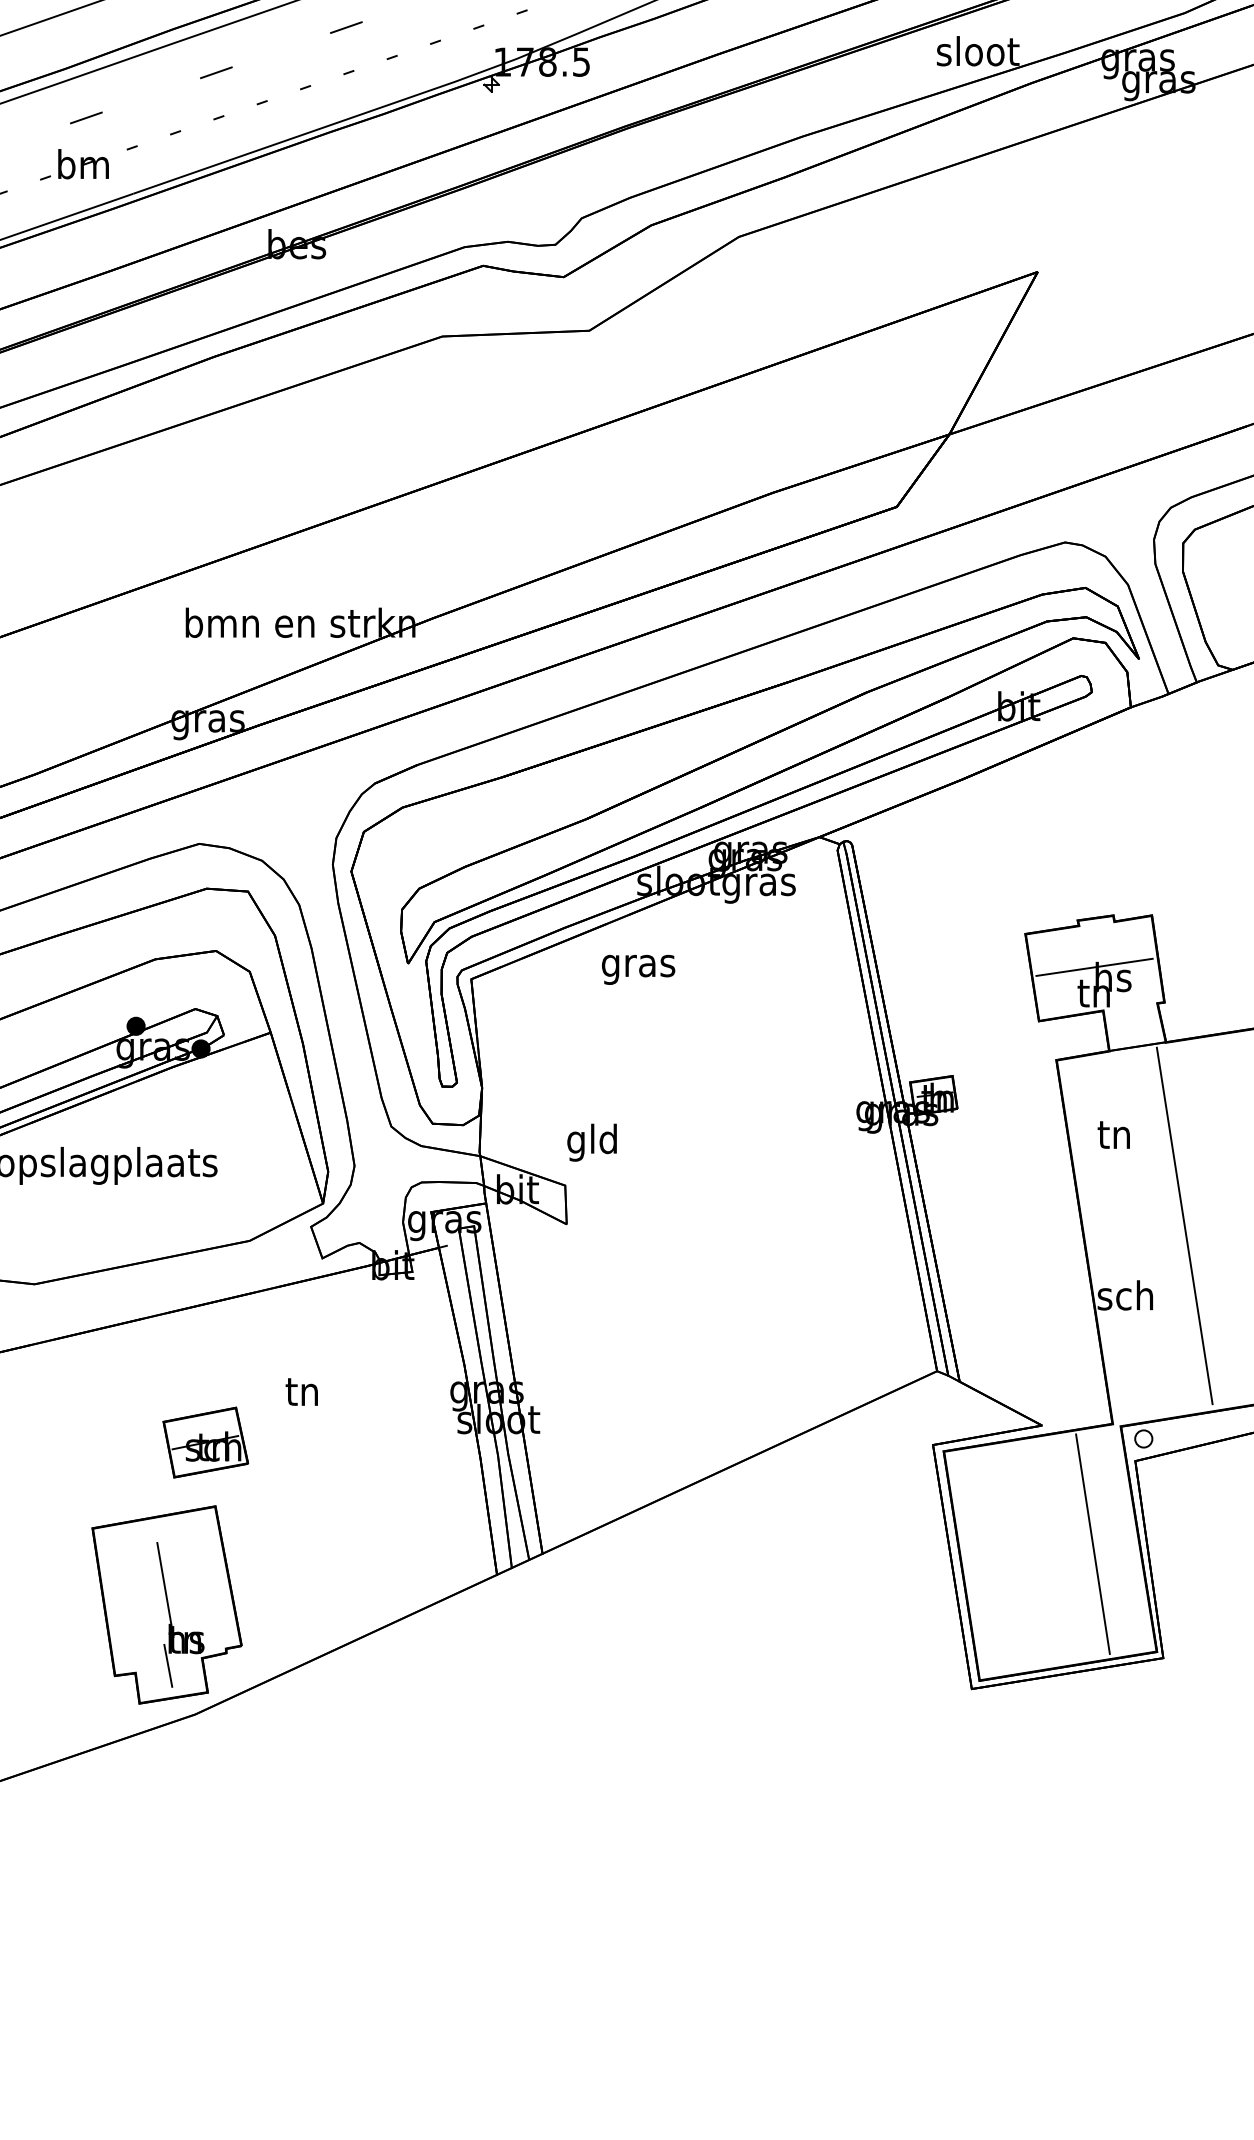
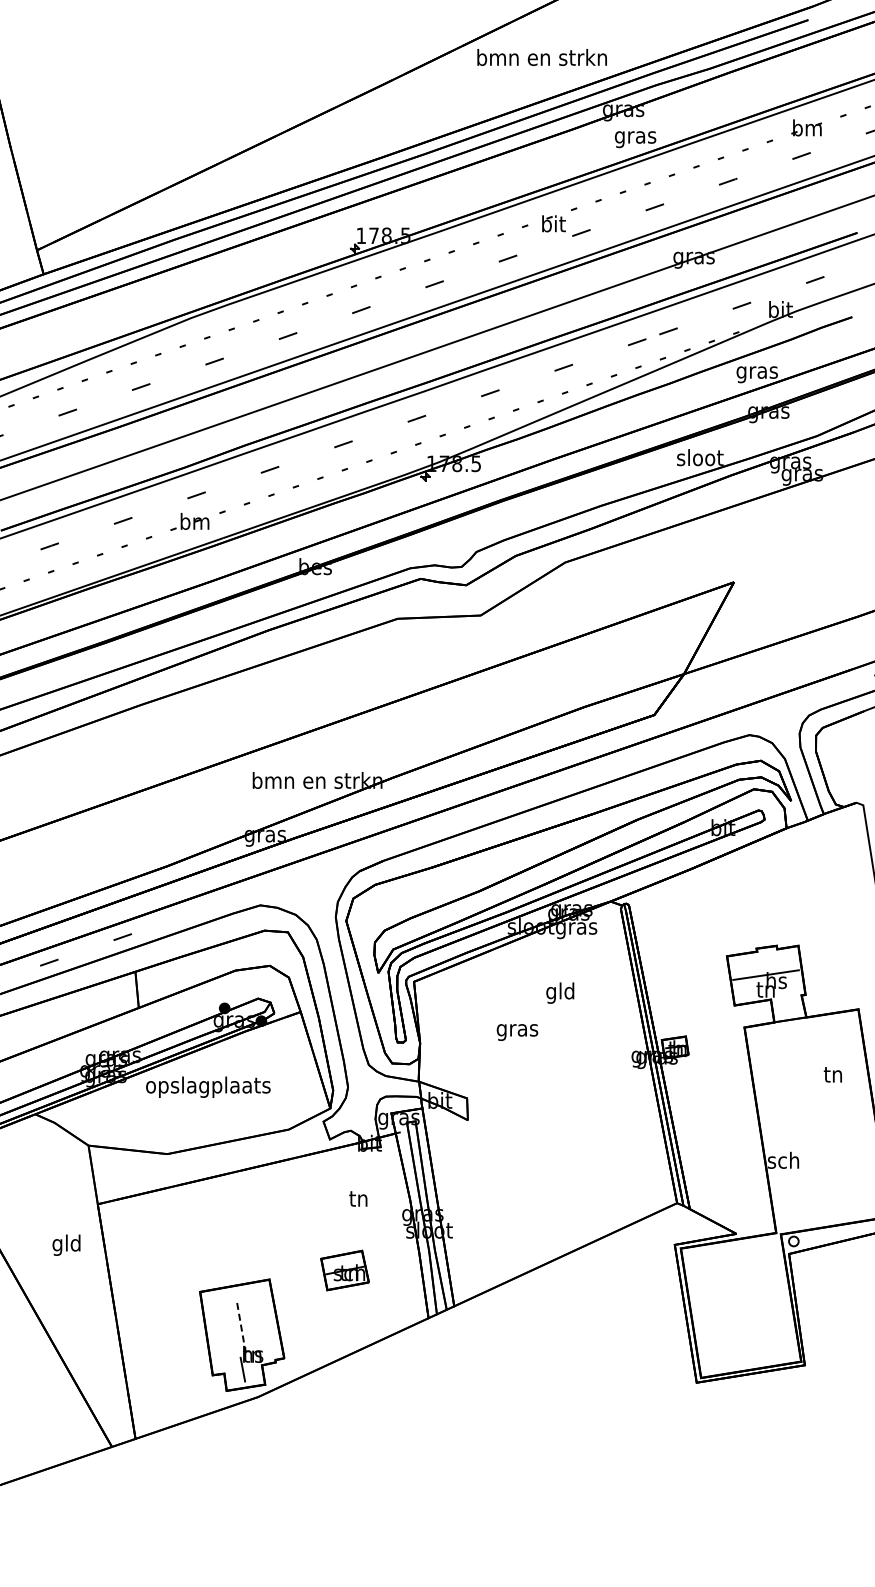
text: (638, 969) -> (517, 1032), moved
text: (1113, 1134) -> (832, 1074), moved
text: (592, 1141) -> (560, 992), moved
line: (1183, 1224) -> (816, 1120), removed
text: (302, 1391) -> (358, 1198), moved
part: (204, 1442) -> (344, 1270), moved
line: (1091, 1543) -> (764, 1300), removed
line: (165, 1589) -> (241, 1326), solid -> dashed

